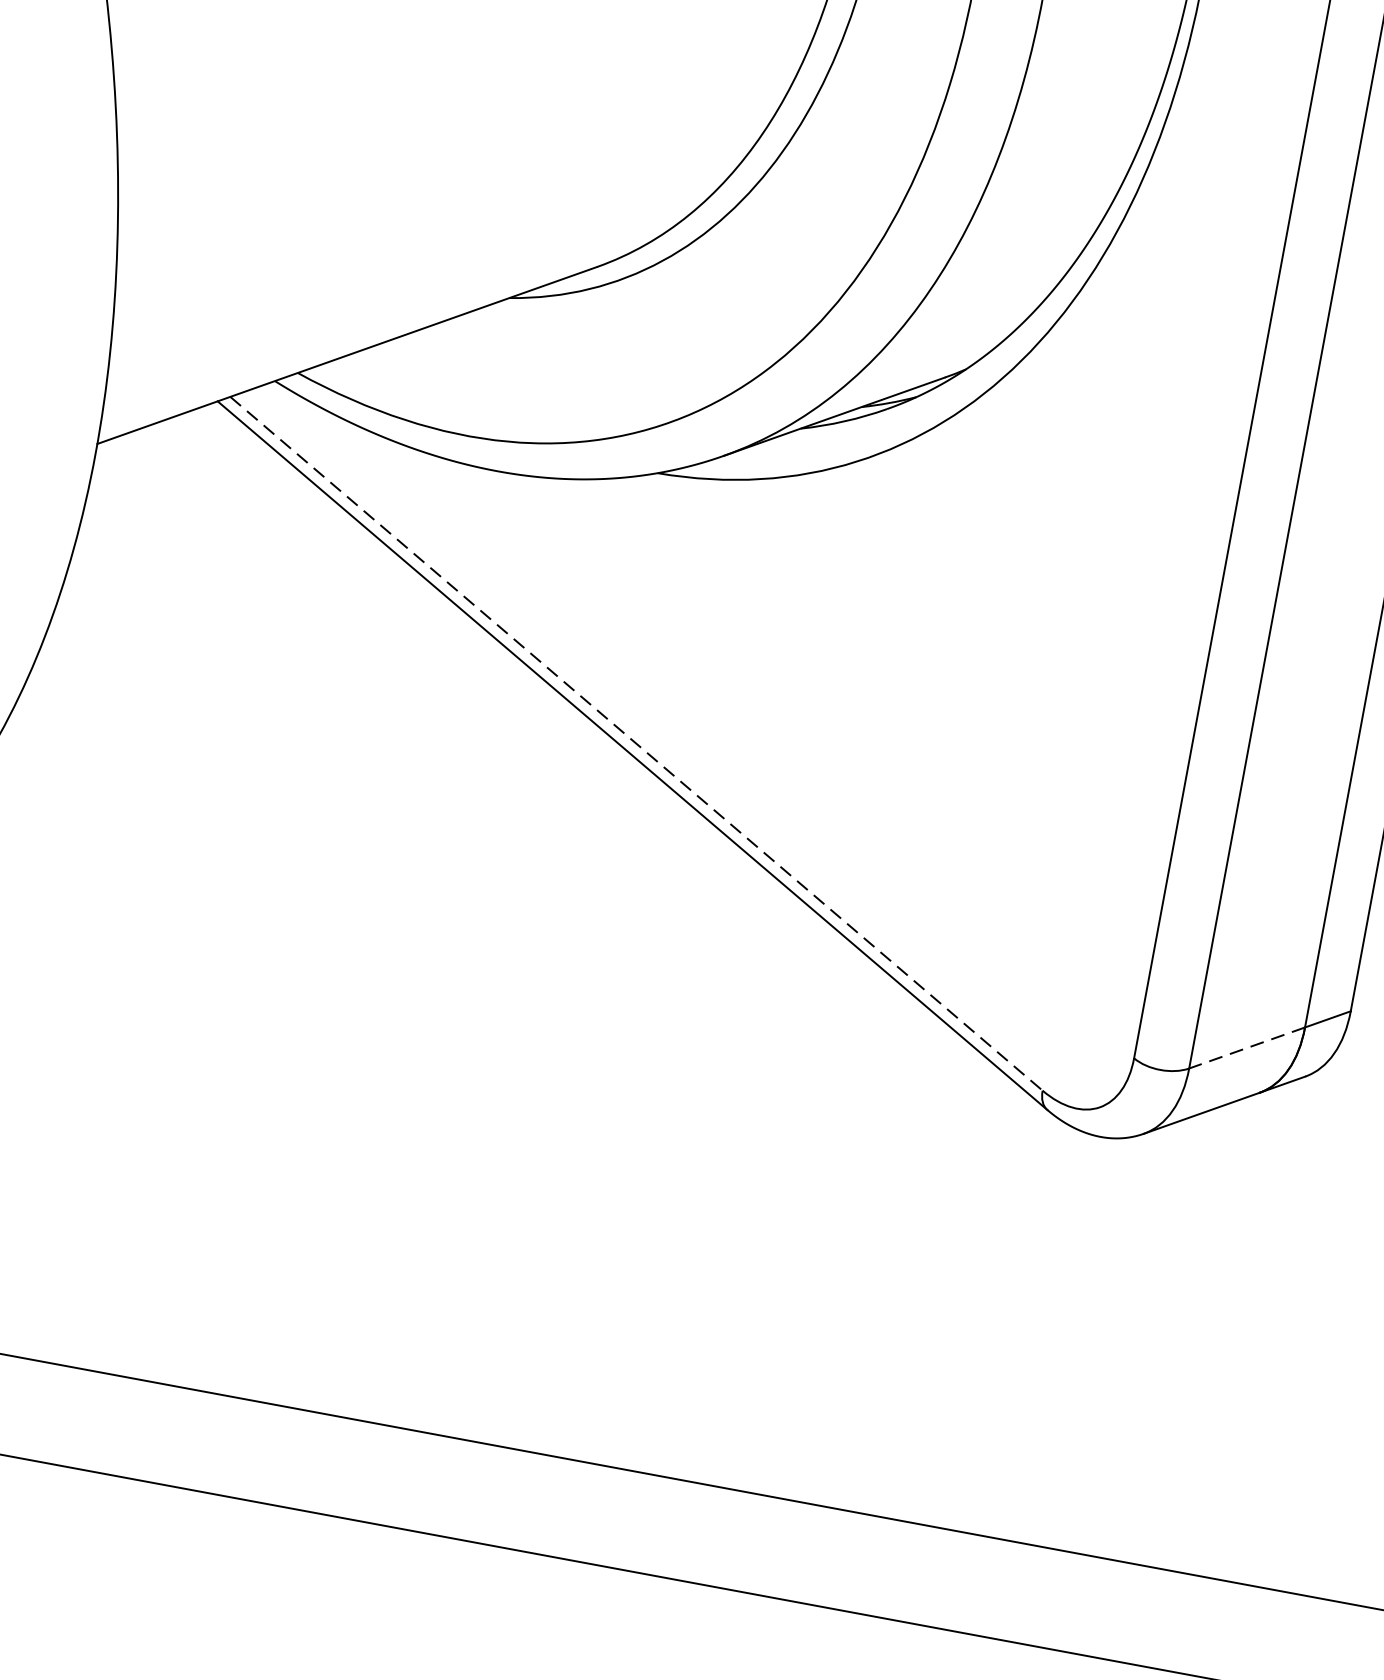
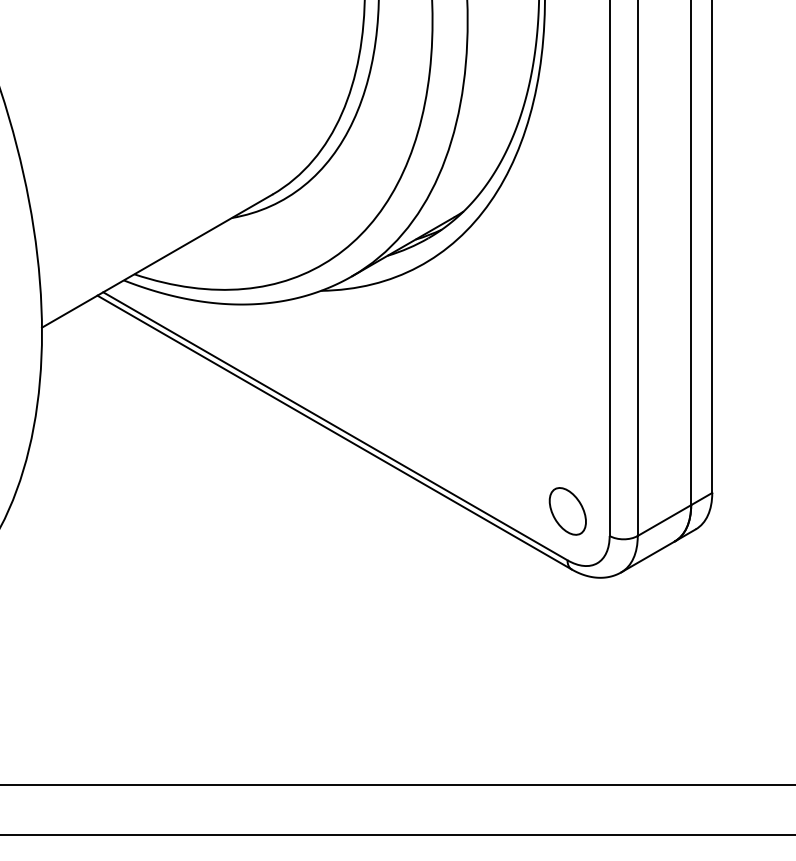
line: (636, 744) -> (335, 426), dashed -> solid
part: (1060, 995) -> (567, 511), added
line: (1247, 1047) -> (664, 520), dashed -> solid

